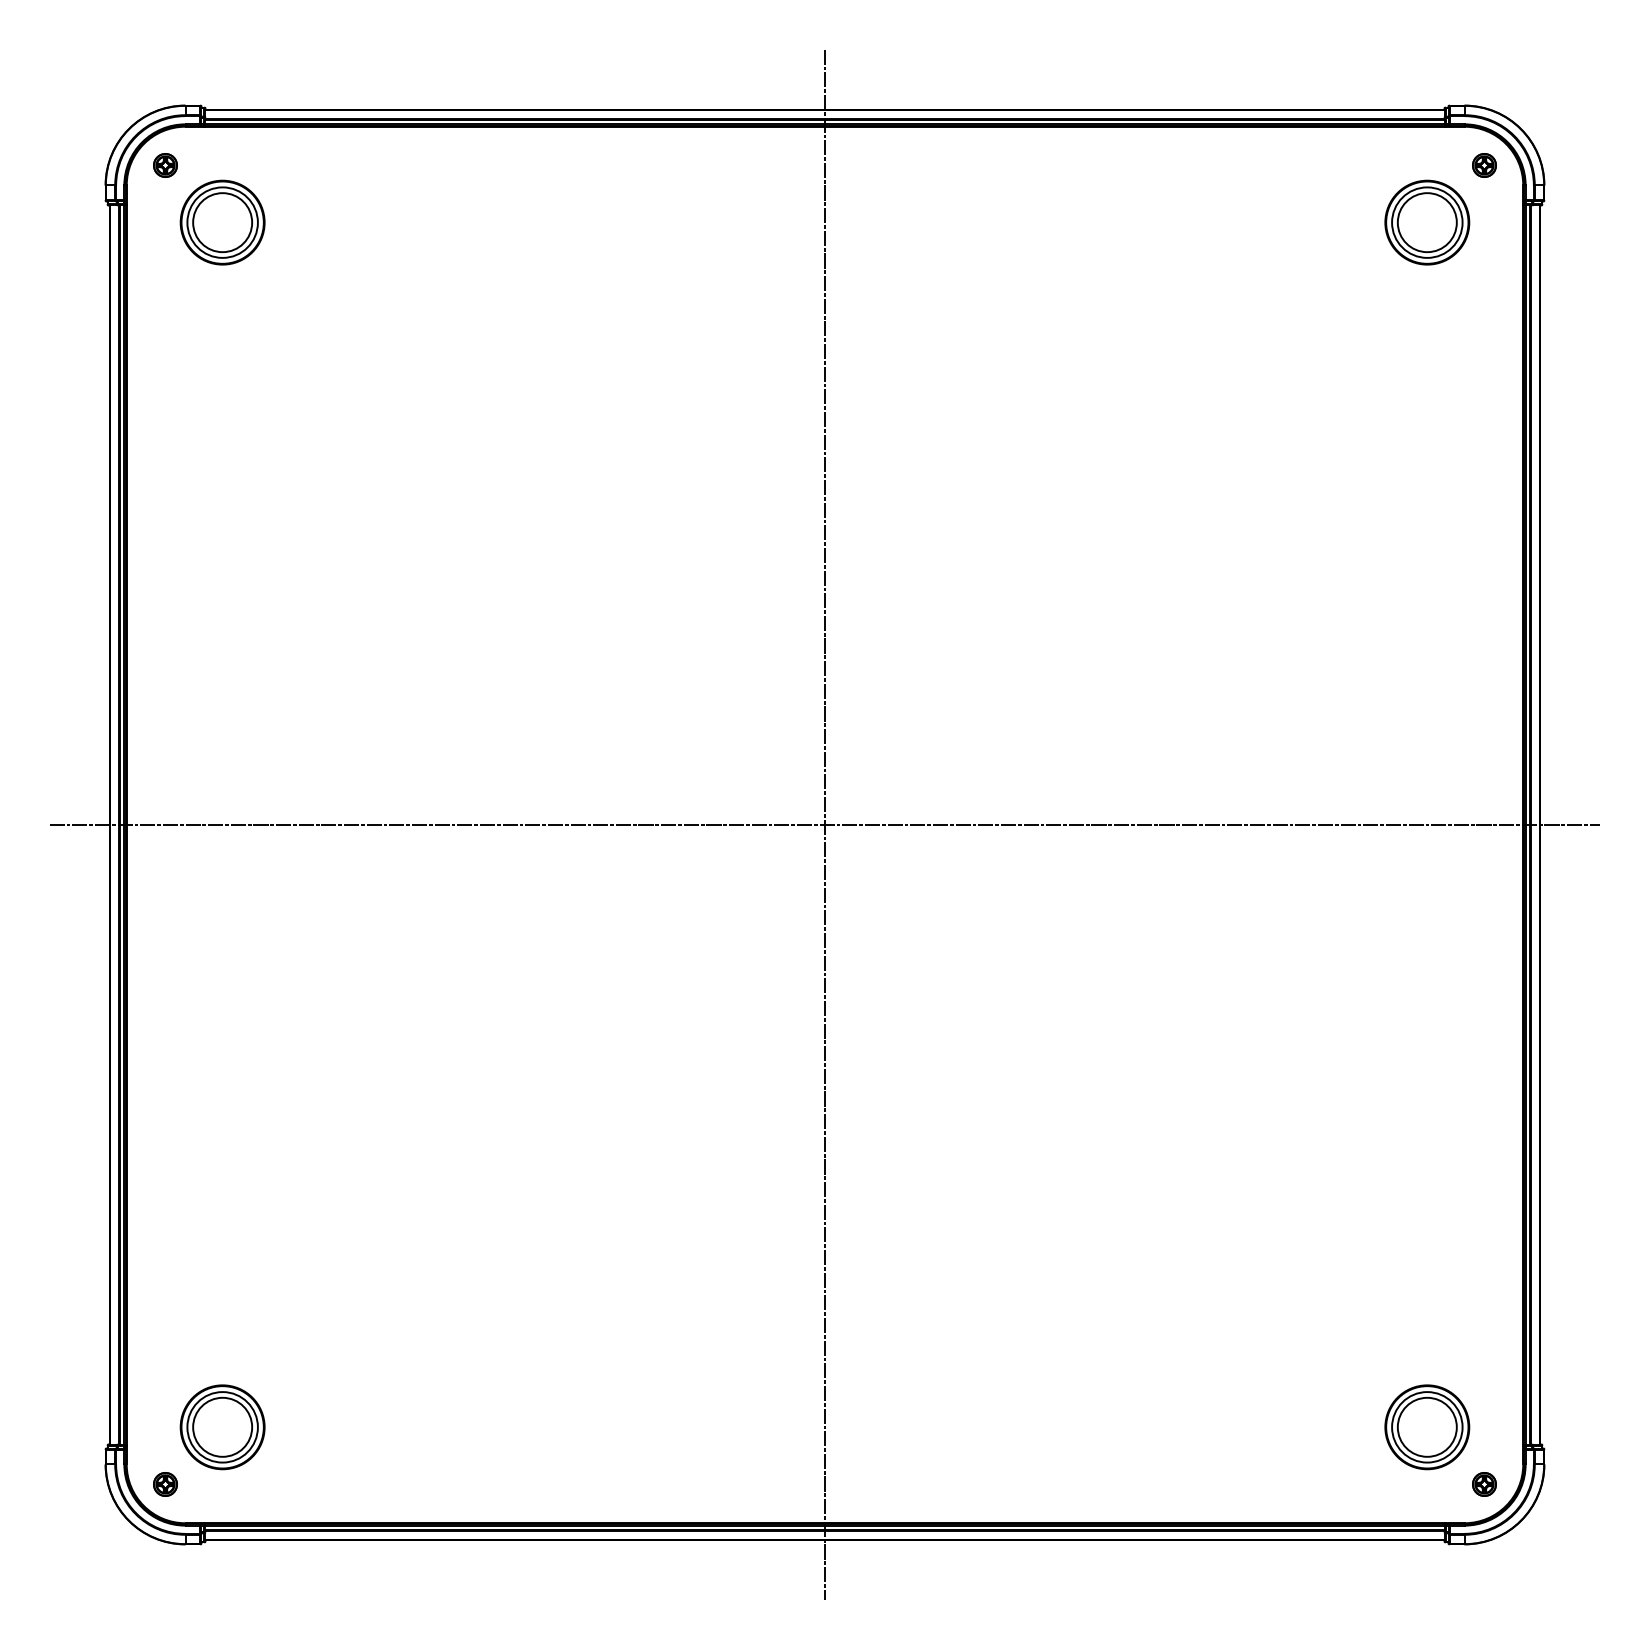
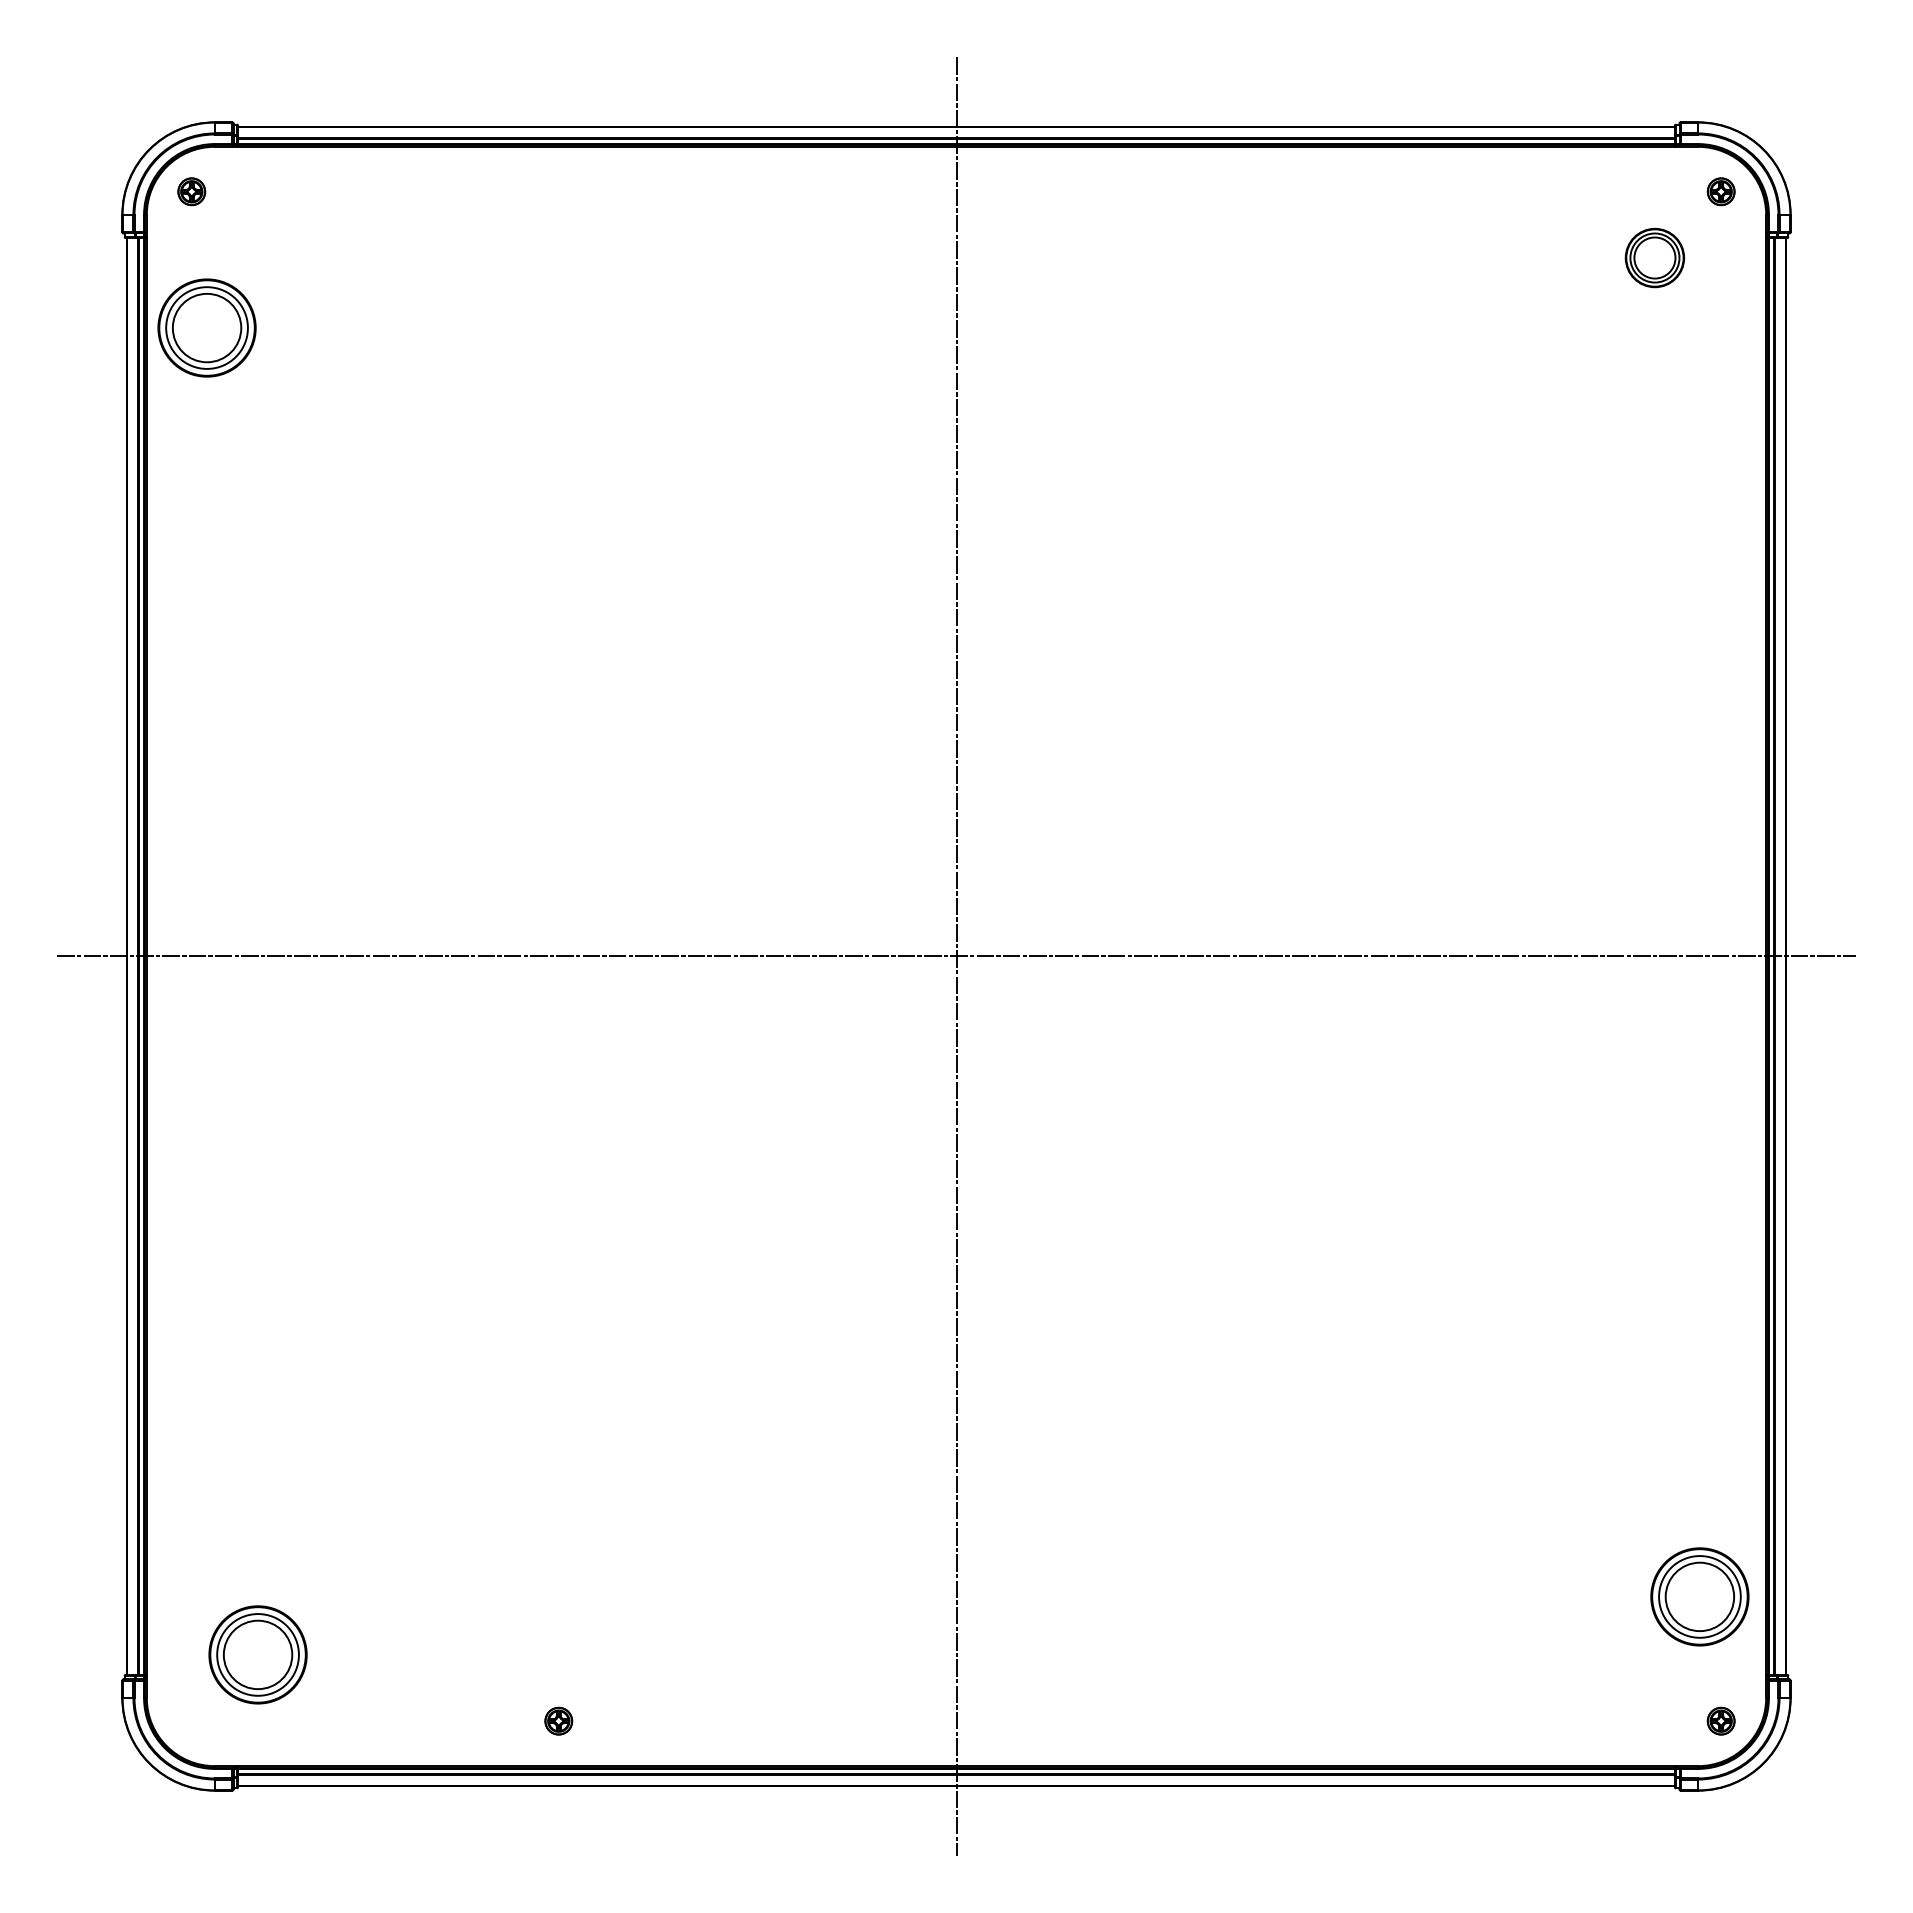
part: (222, 222) -> (206, 327), moved
part: (1426, 222) -> (1654, 257), size x0.6
part: (1426, 1426) -> (1699, 1596), moved
part: (165, 1483) -> (558, 1720), moved

